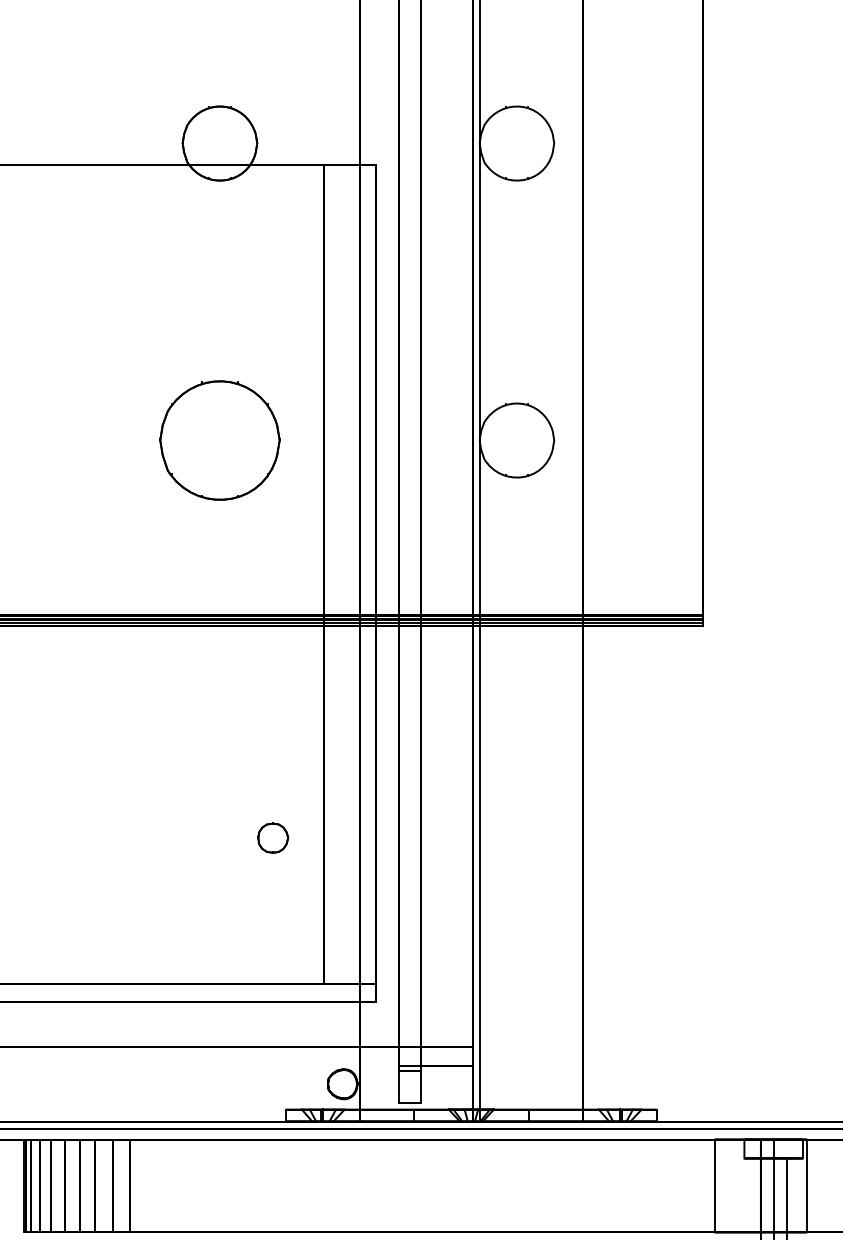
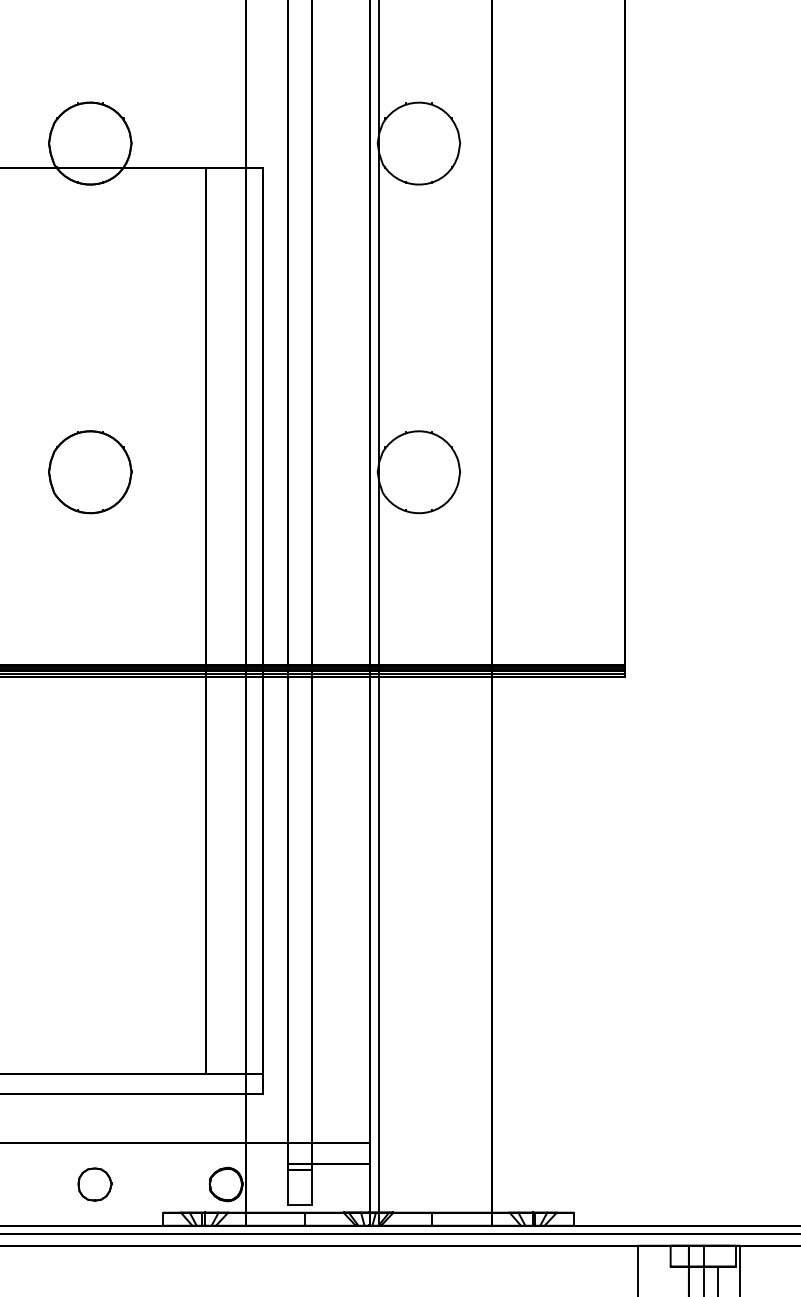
part: (219, 440) -> (89, 472), size x0.62
part: (273, 837) -> (95, 1183), moved

